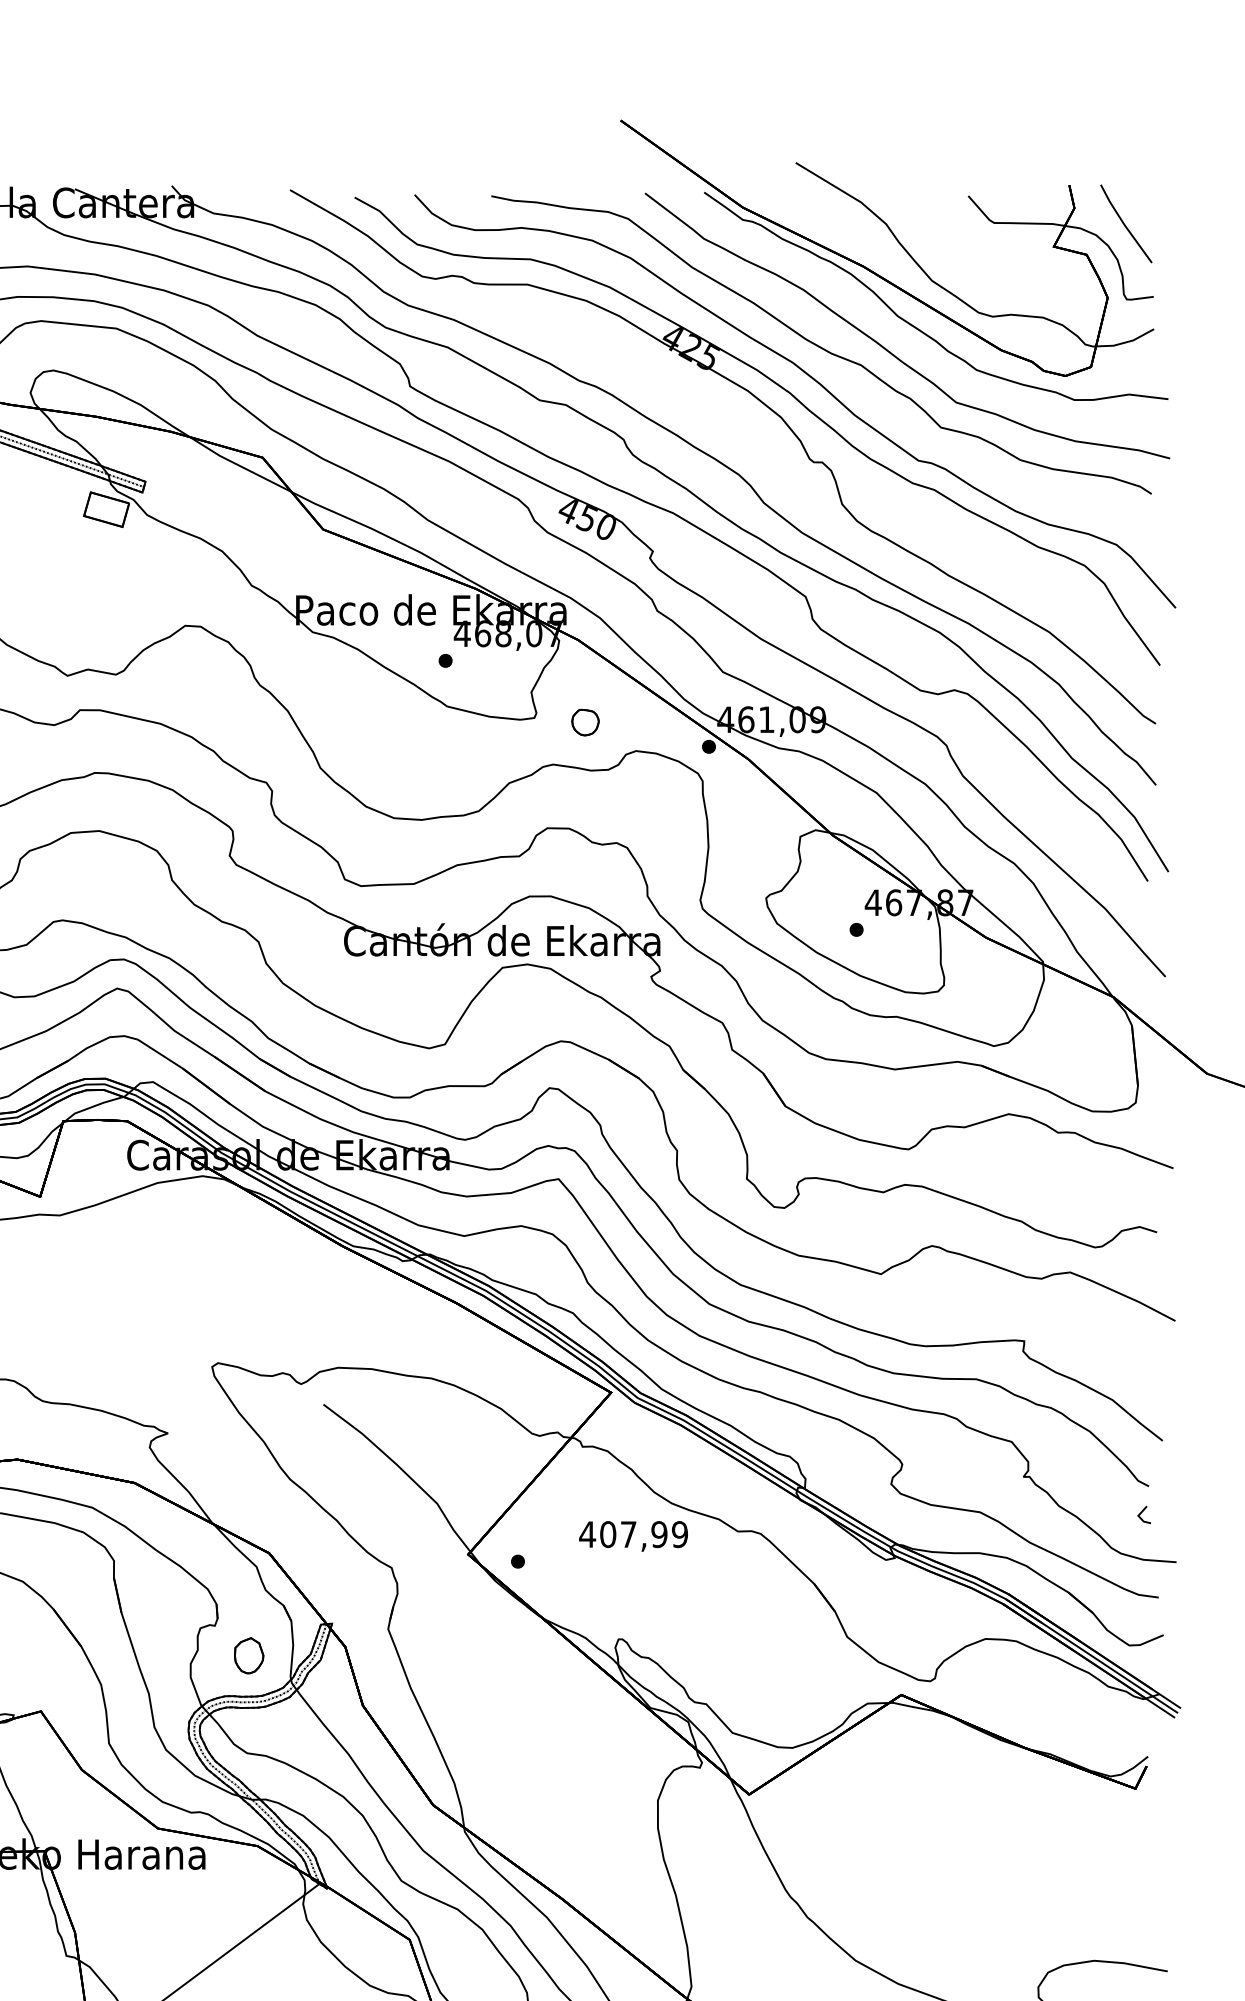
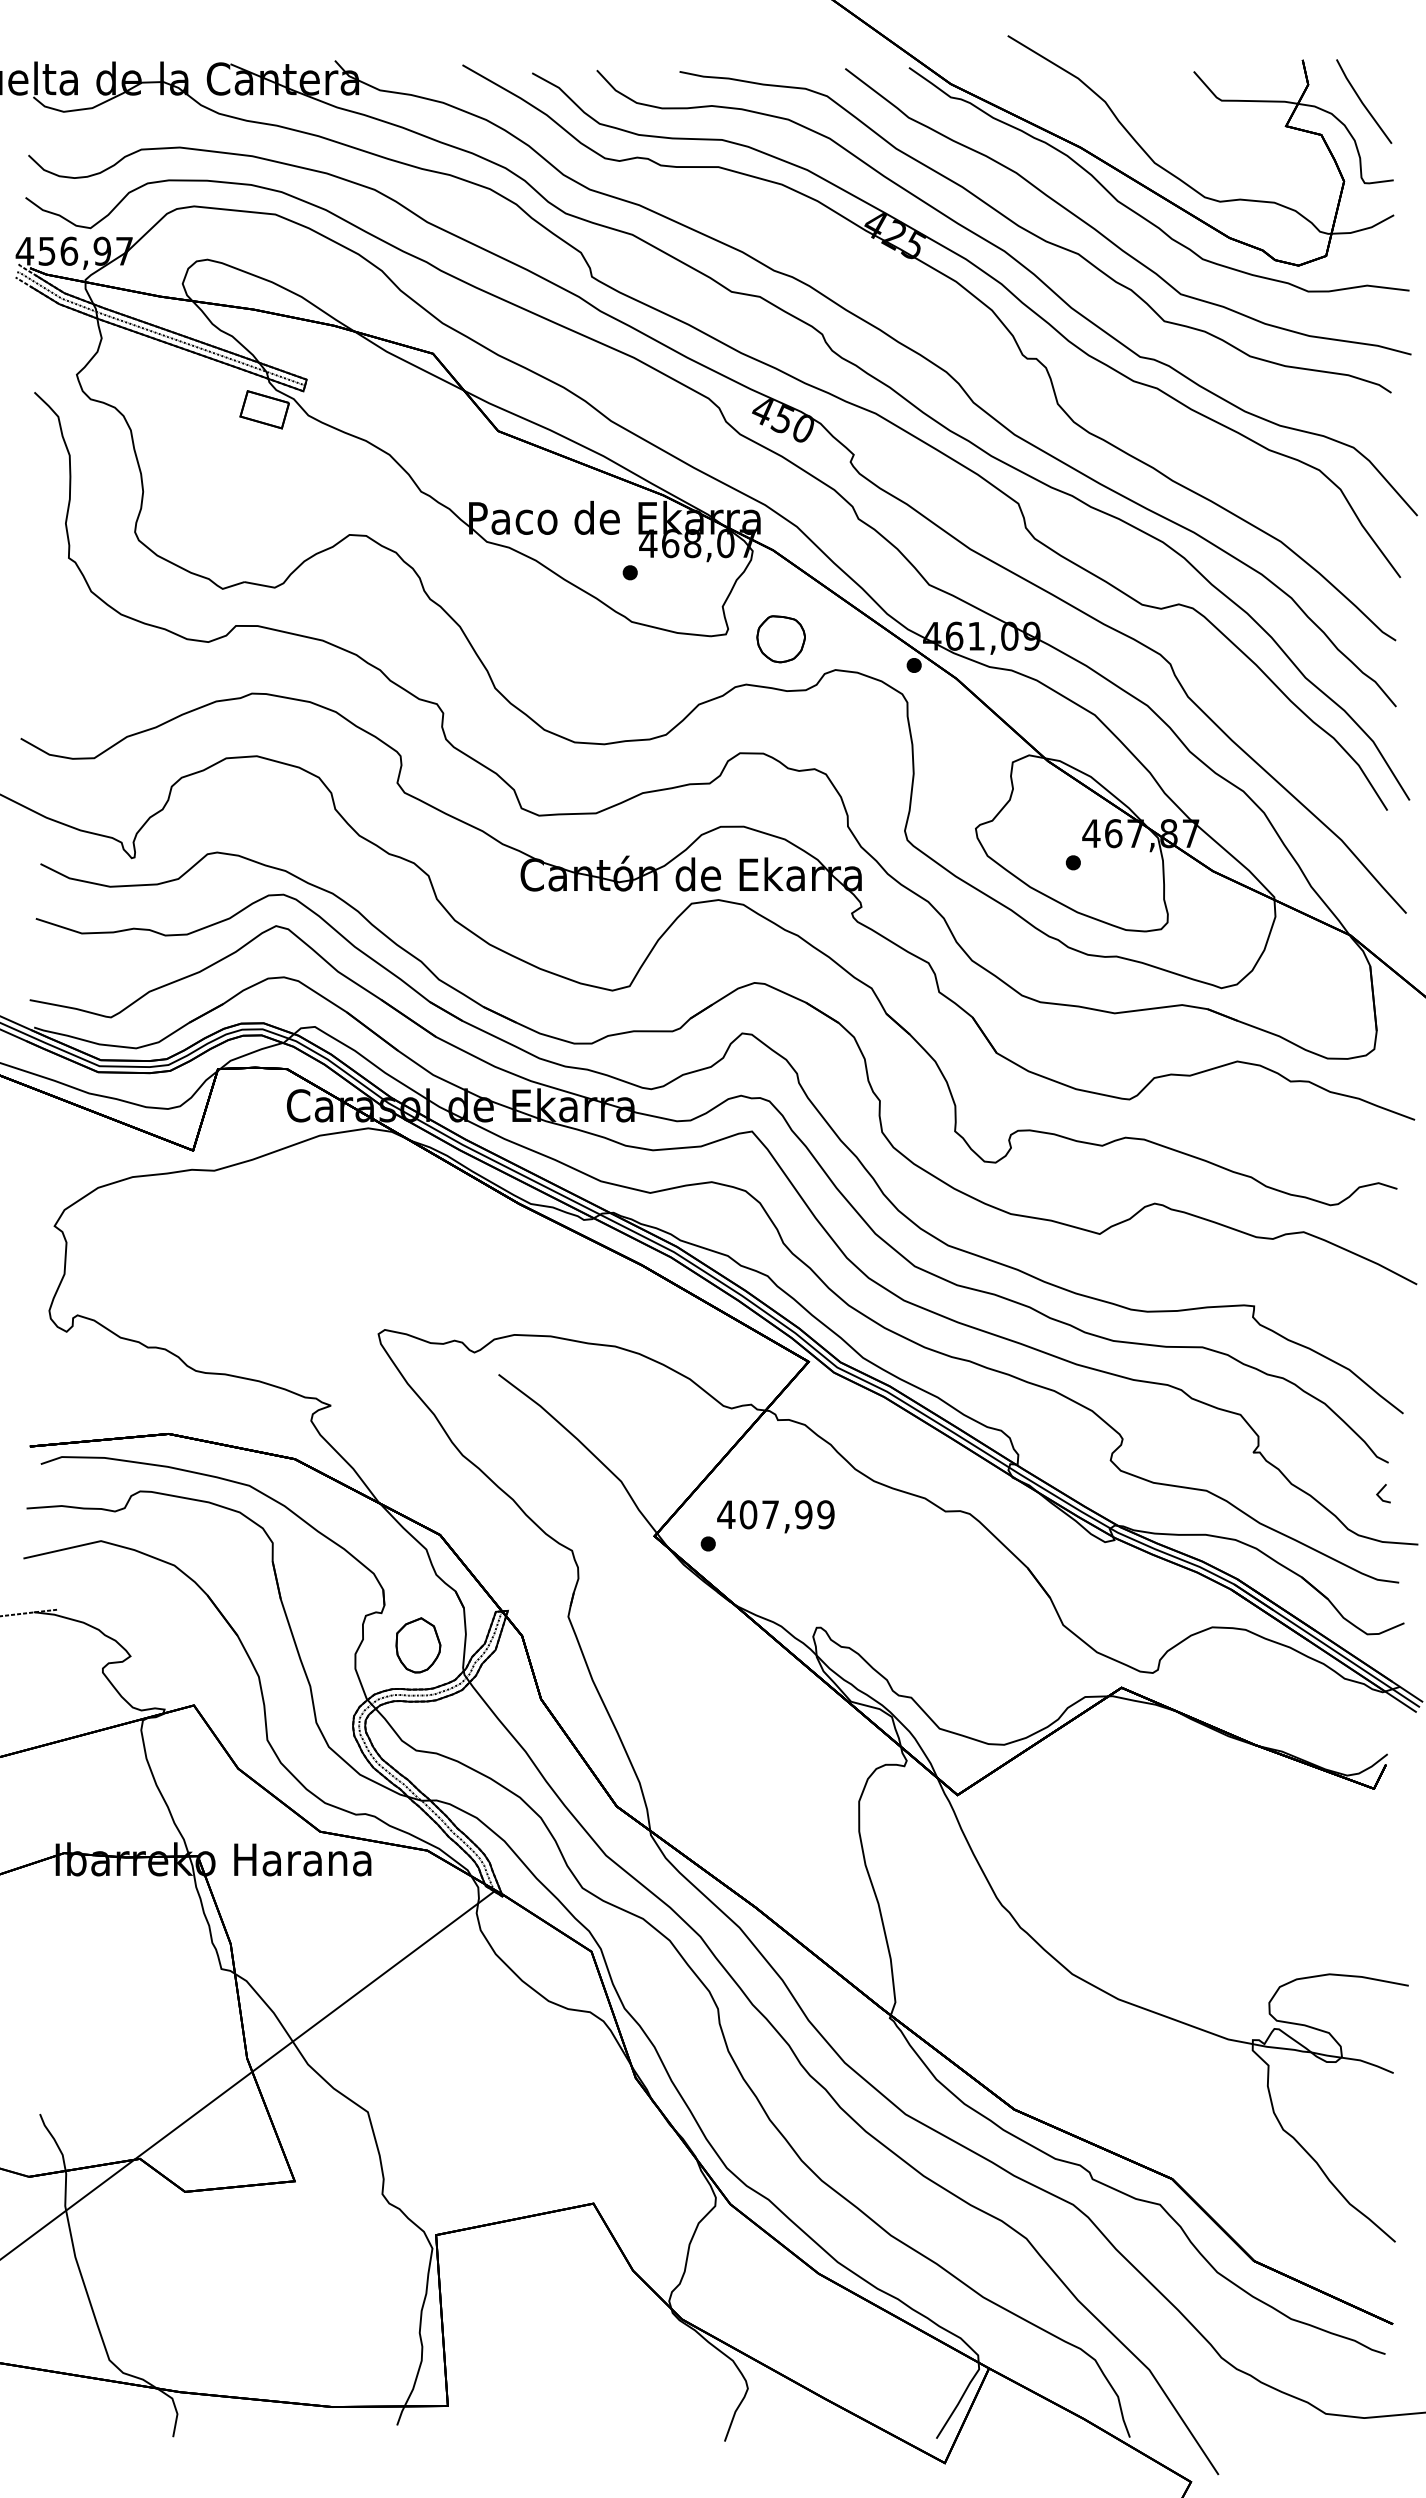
part: (584, 722) -> (780, 639), size x1.67
text: (633, 1536) -> (775, 1516), moved
part: (249, 1655) -> (418, 1645), size x1.43

